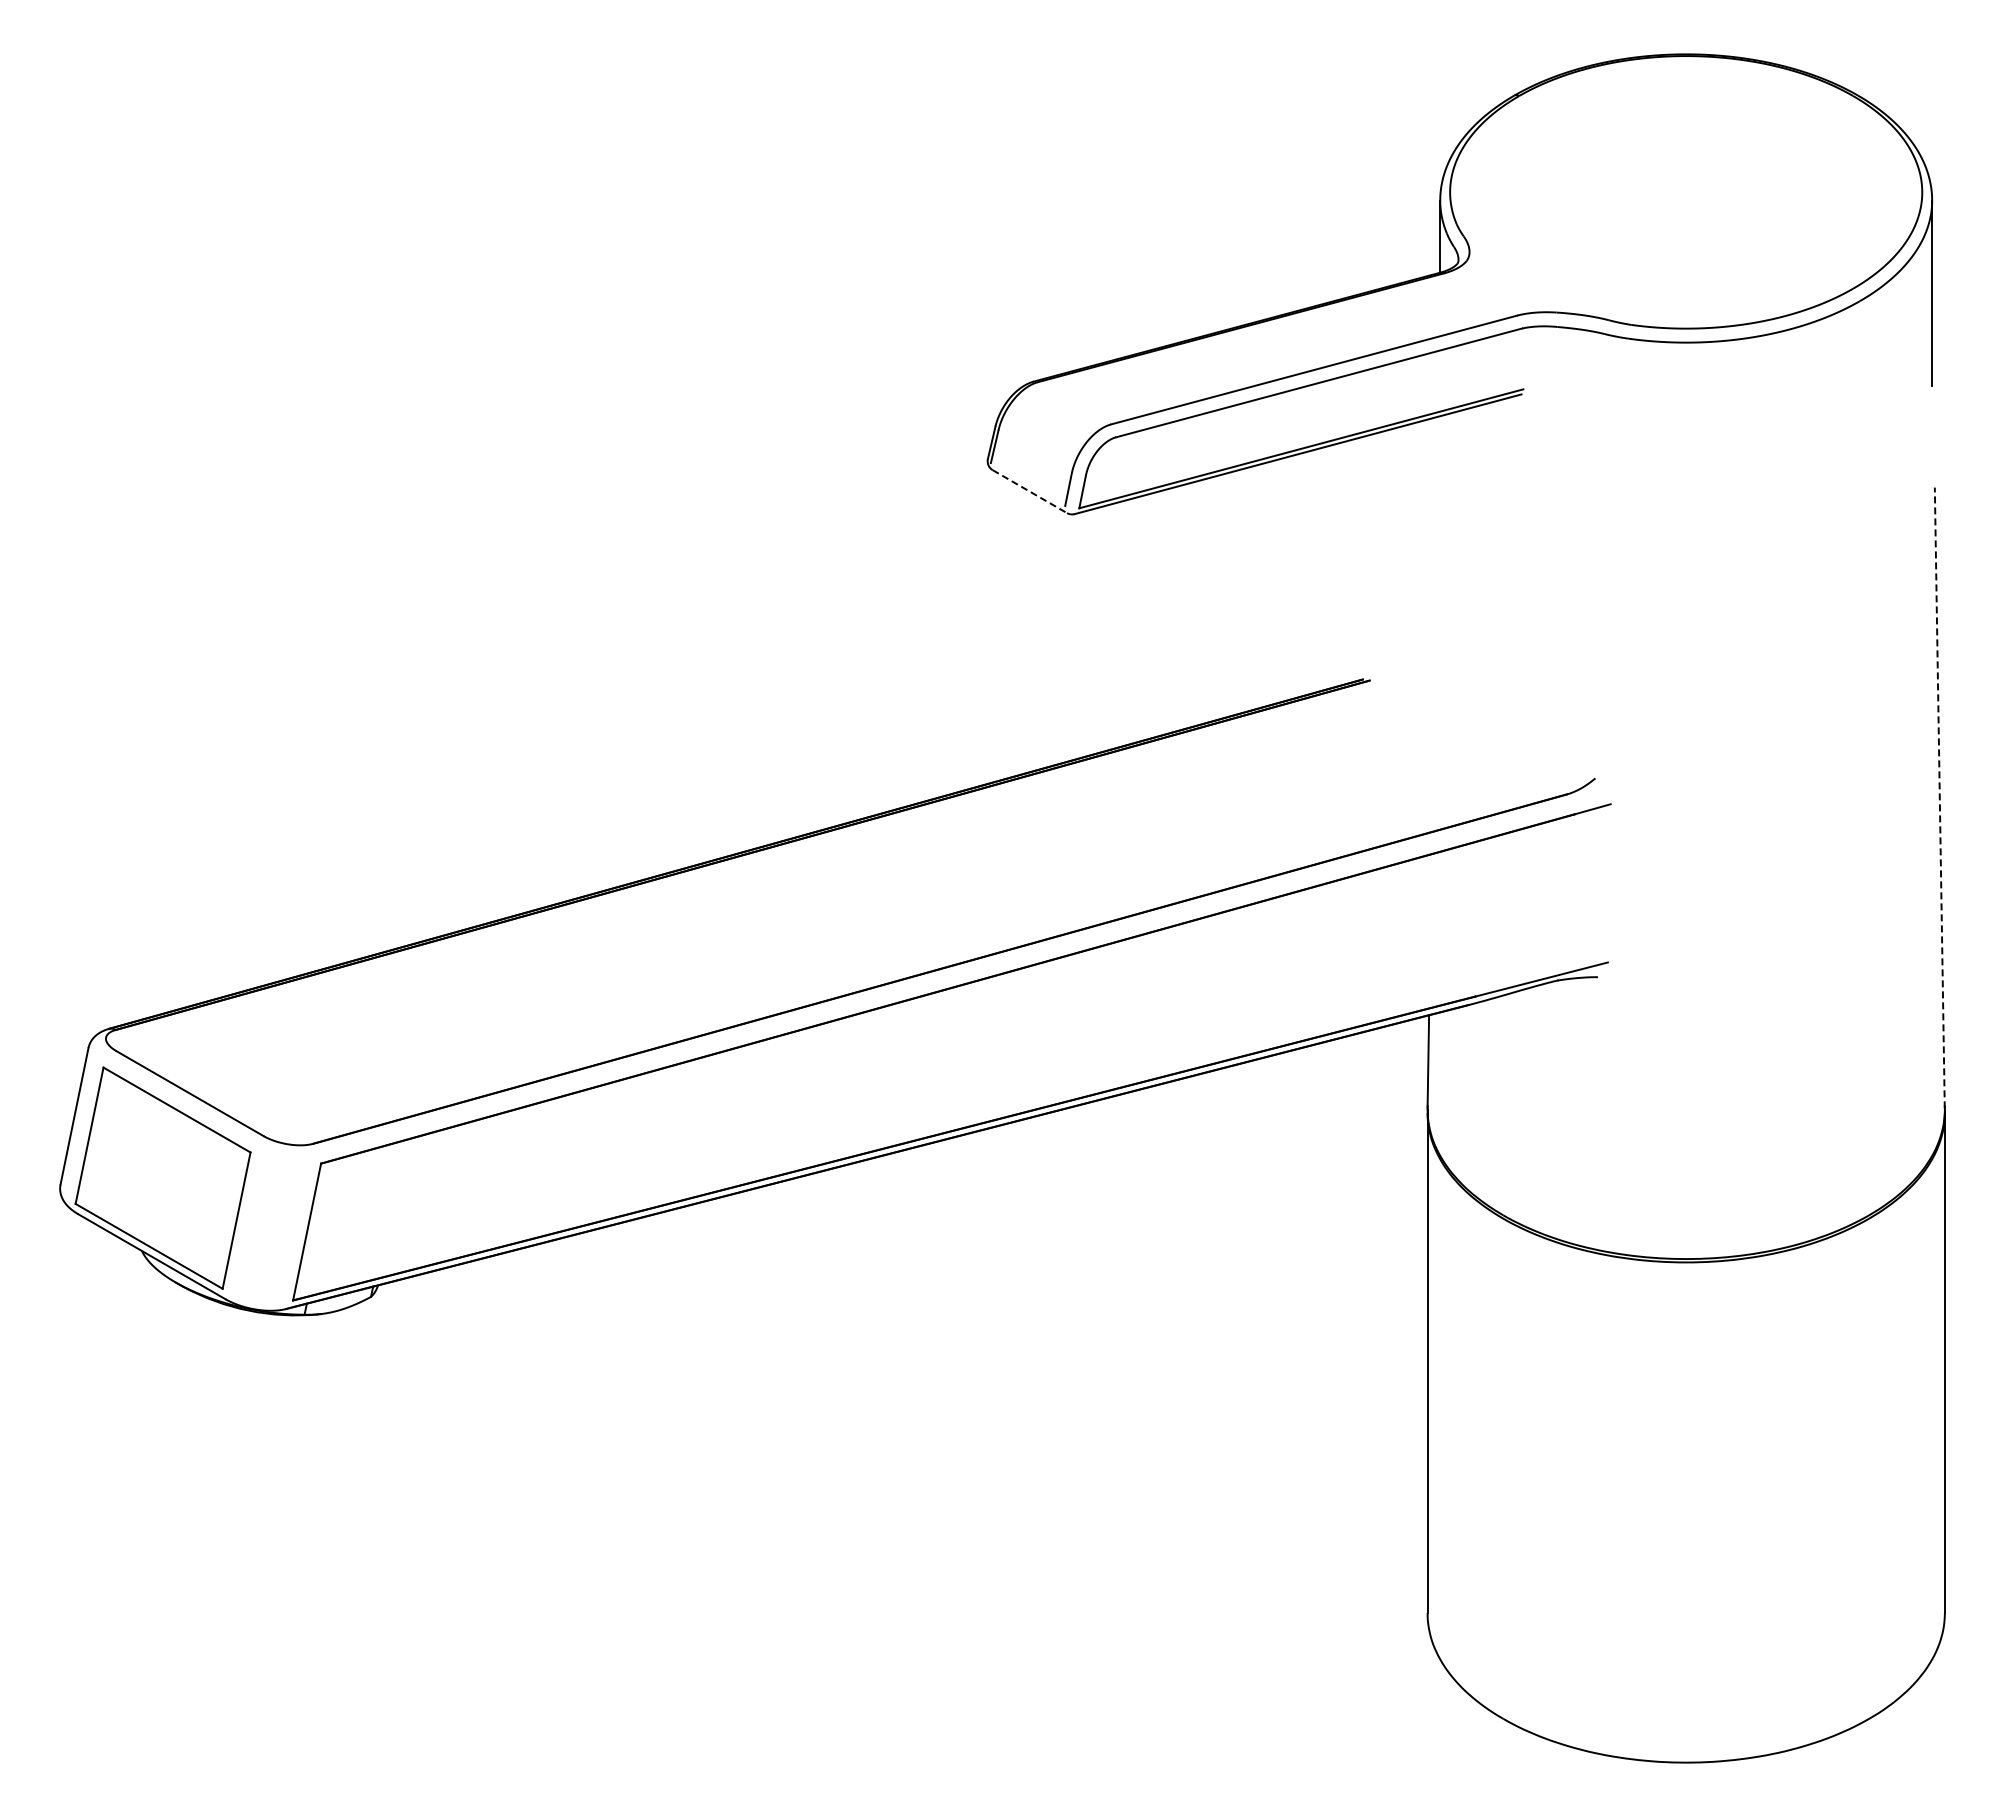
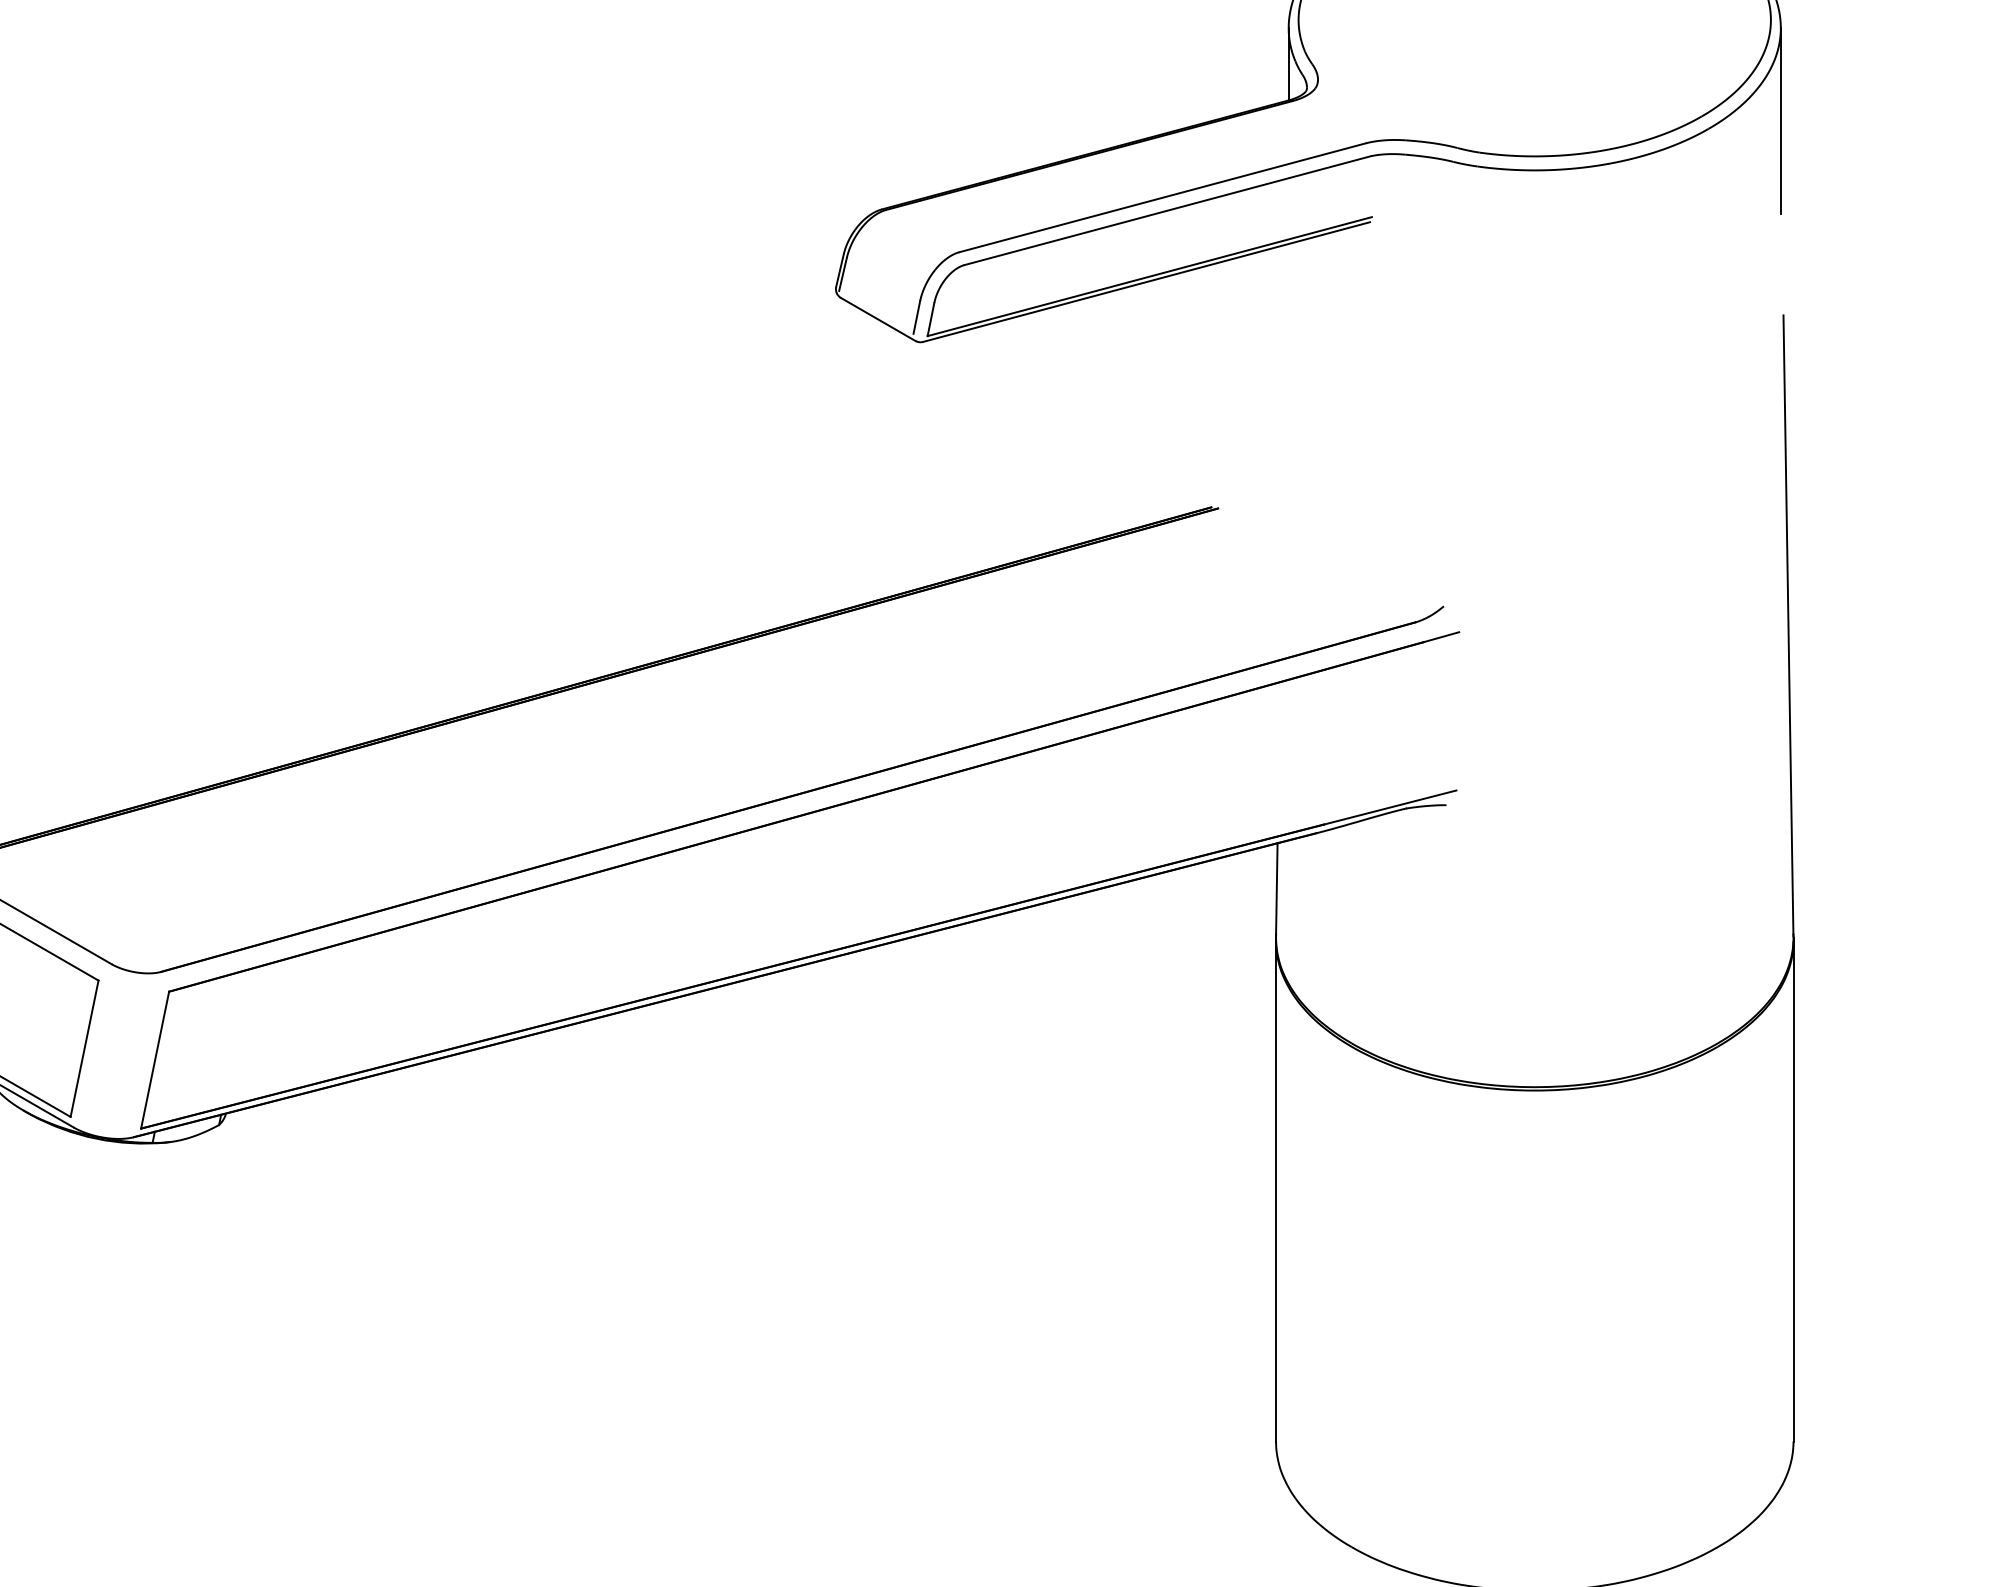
line: (1029, 491) -> (877, 319), dashed -> solid
line: (1939, 797) -> (1788, 625), dashed -> solid

